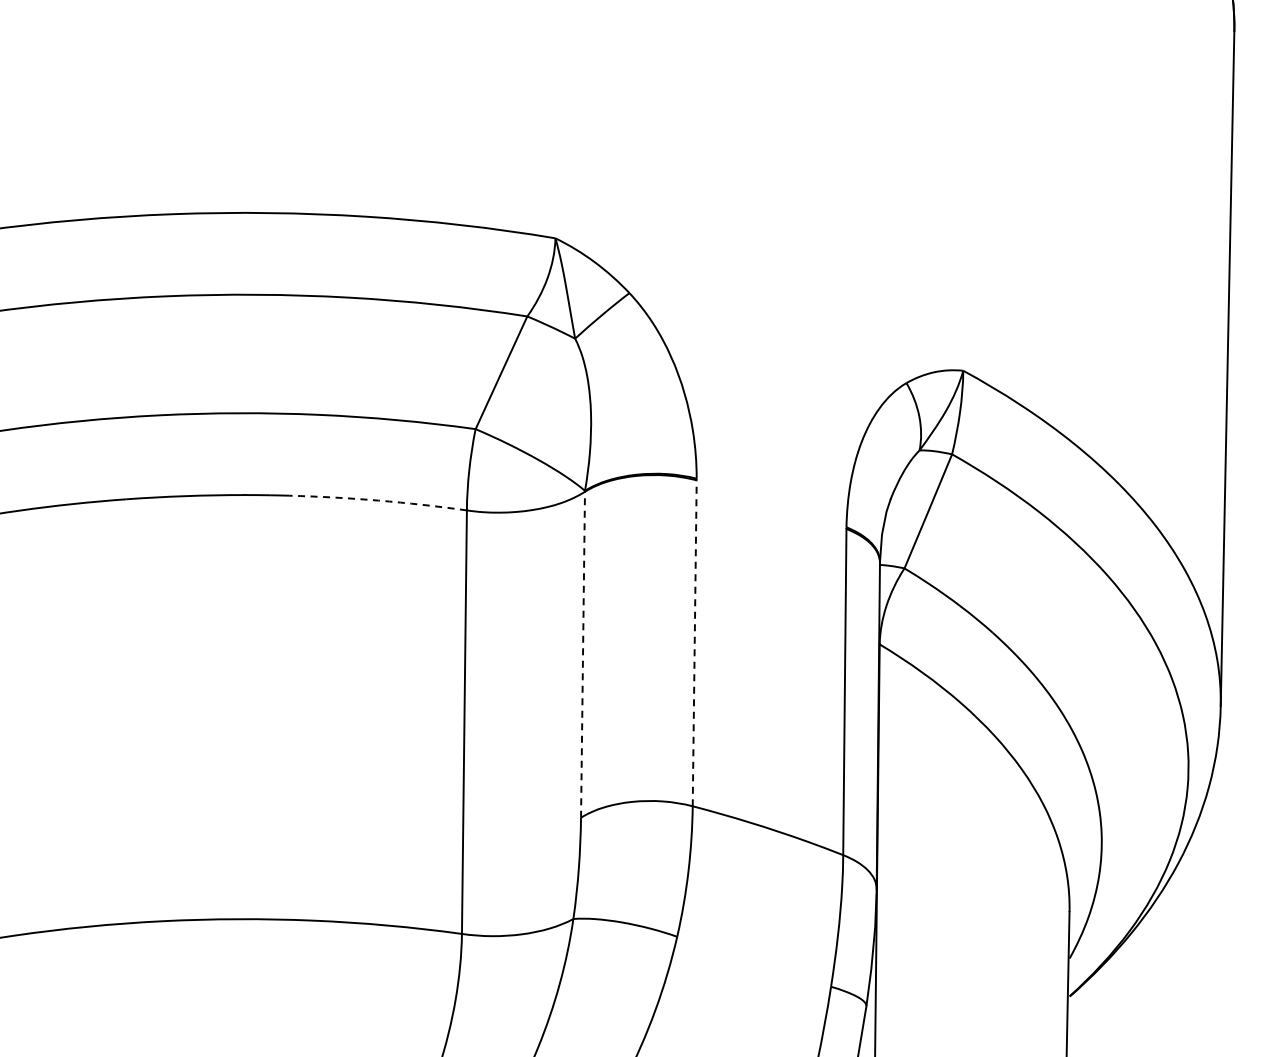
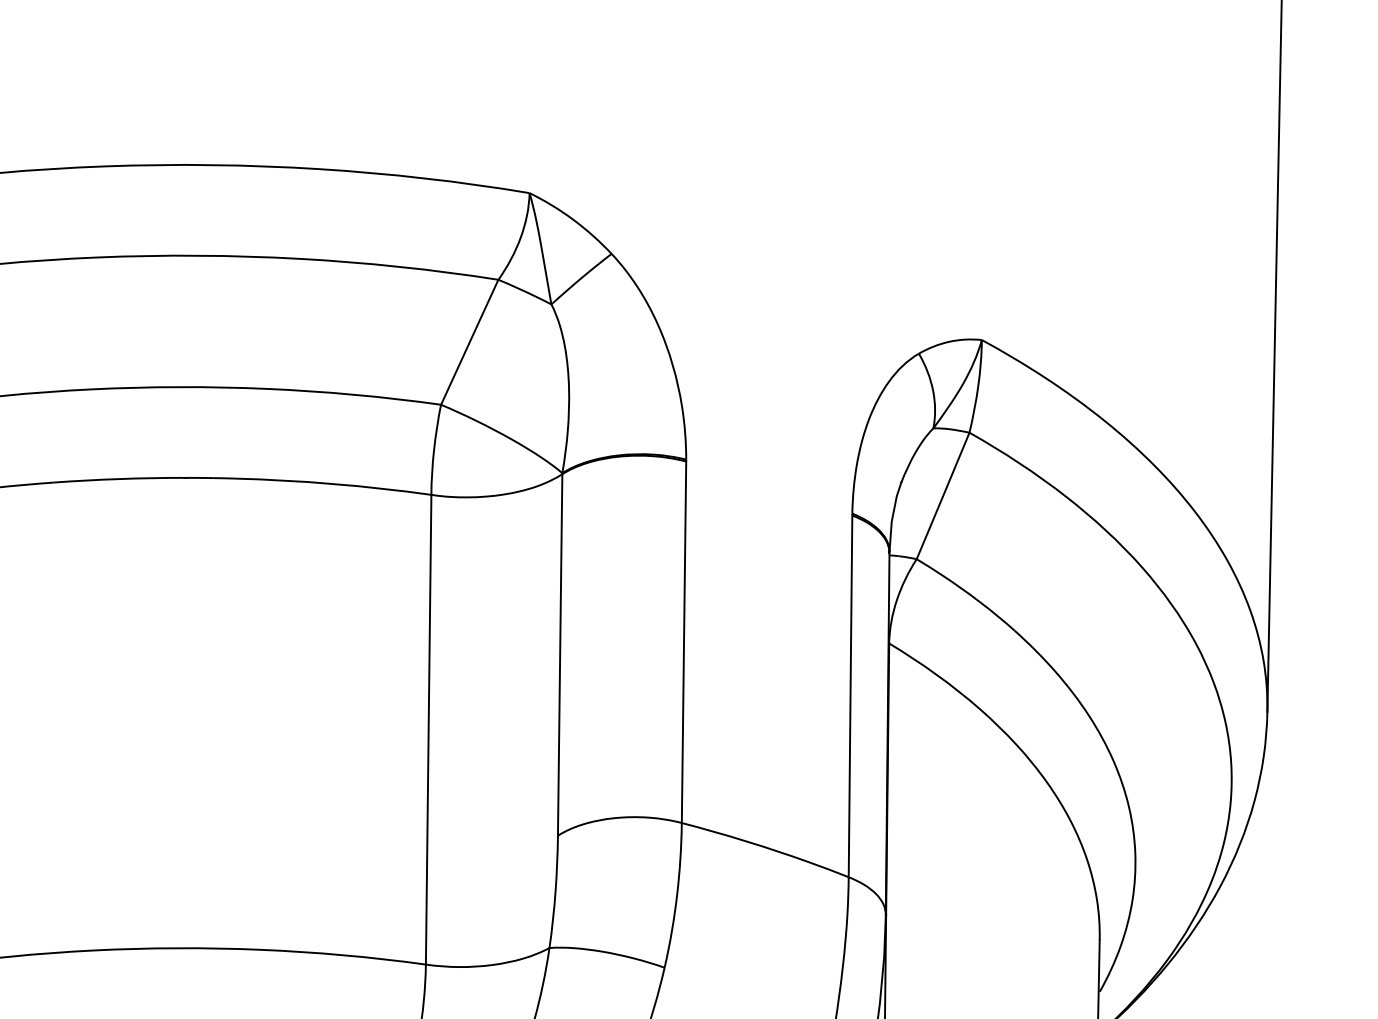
arc: (378, 500) -> (333, 483), dashed -> solid
line: (694, 643) -> (683, 642), dashed -> solid
line: (583, 654) -> (560, 654), dashed -> solid

